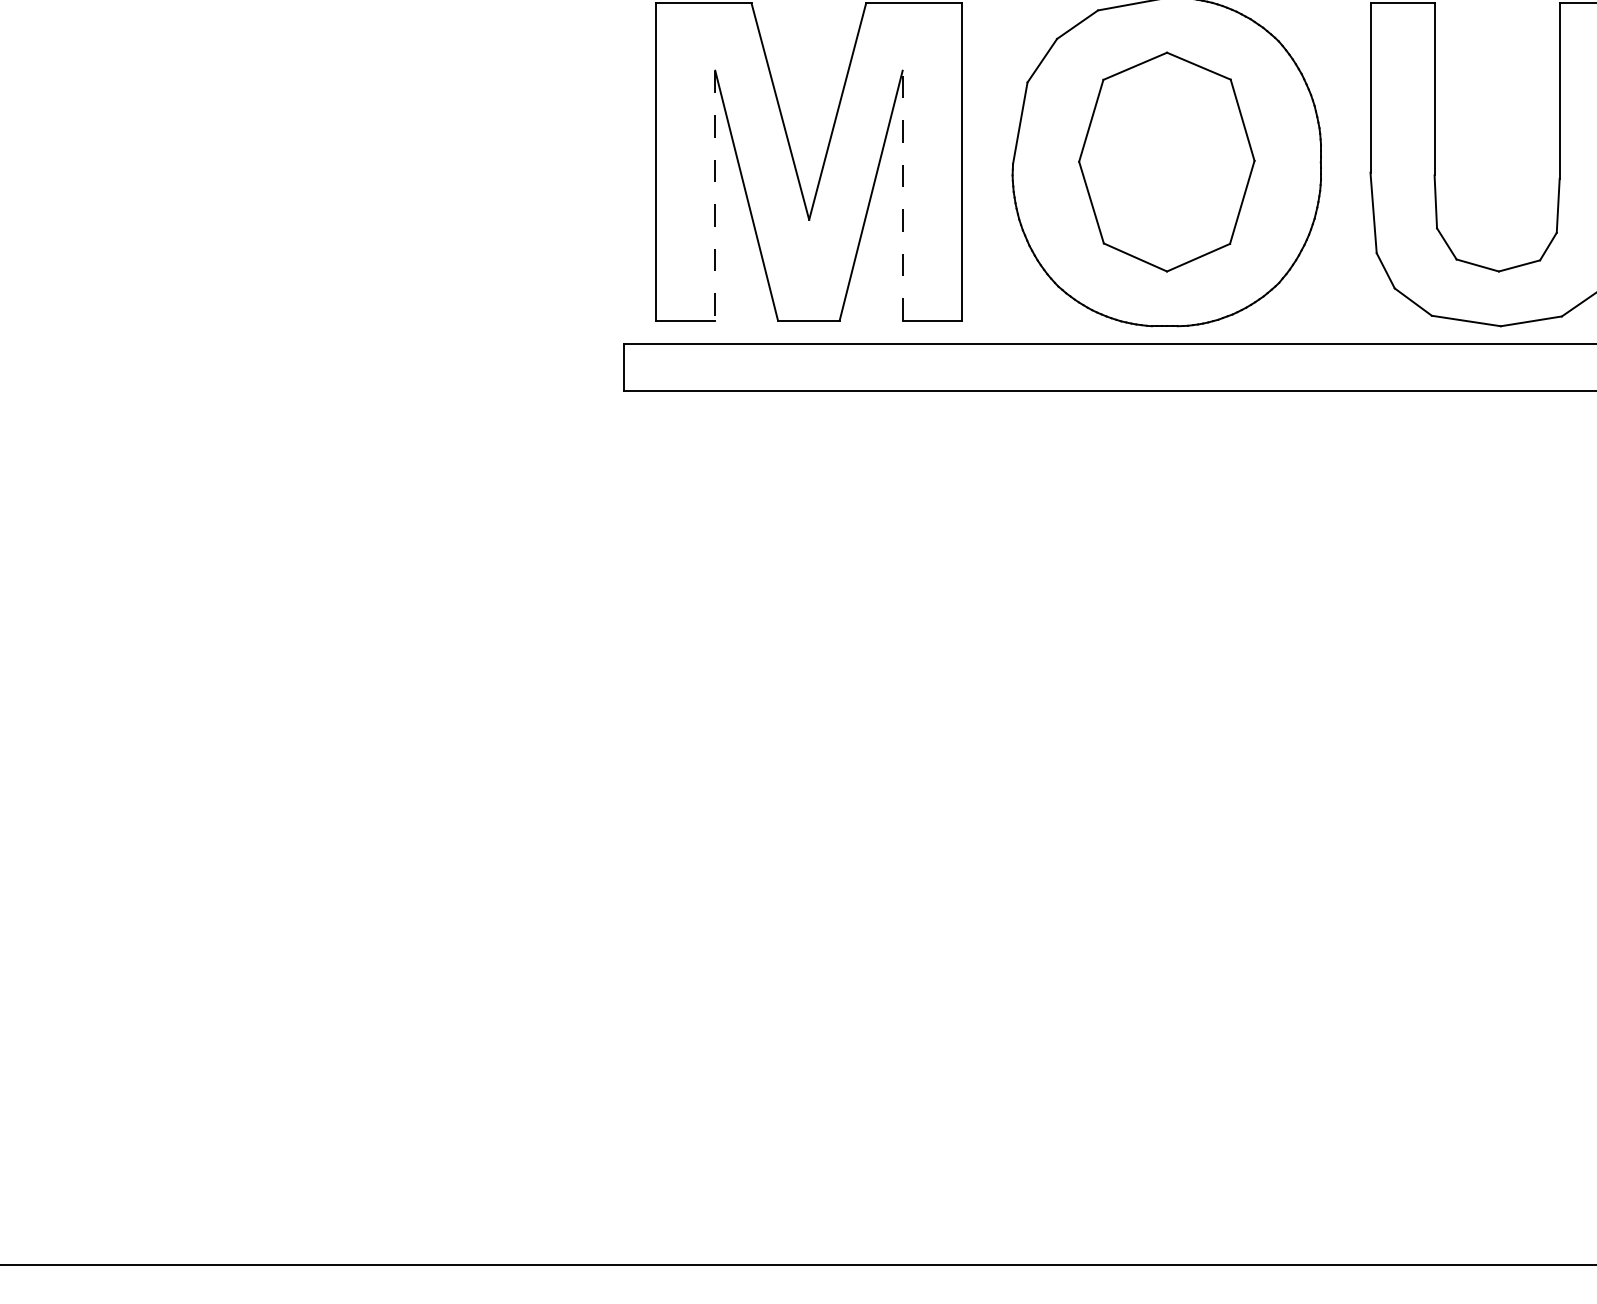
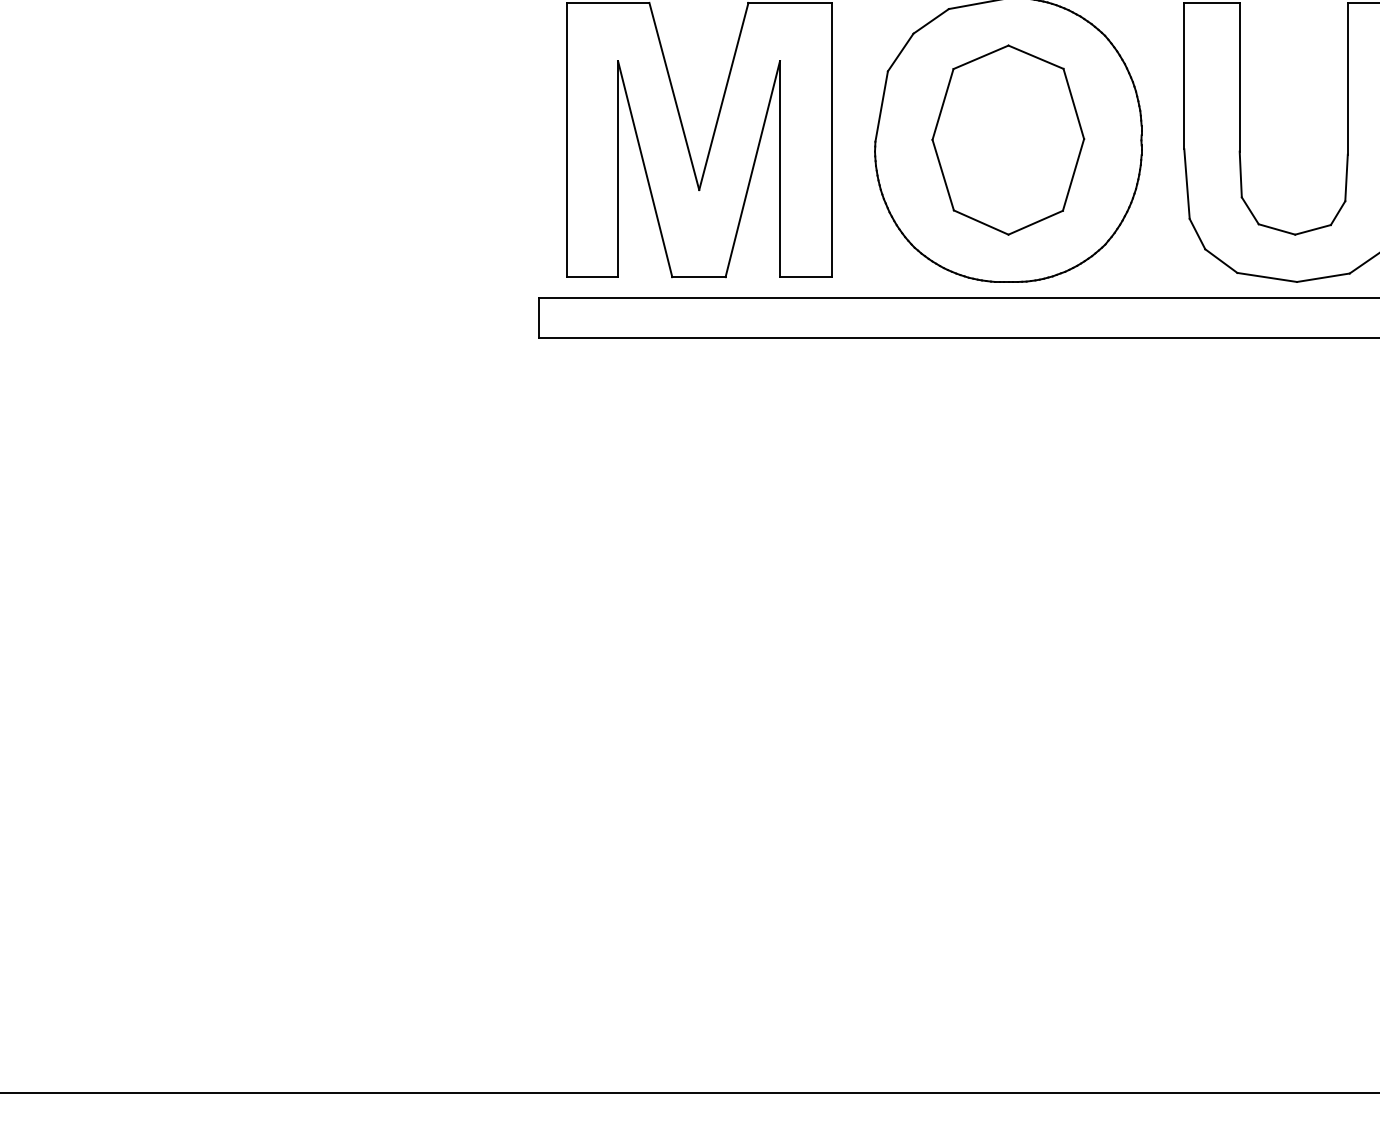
line: (715, 195) -> (618, 168), dashed -> solid
line: (902, 195) -> (779, 168), dashed -> solid

